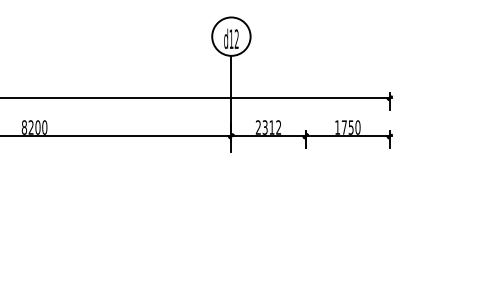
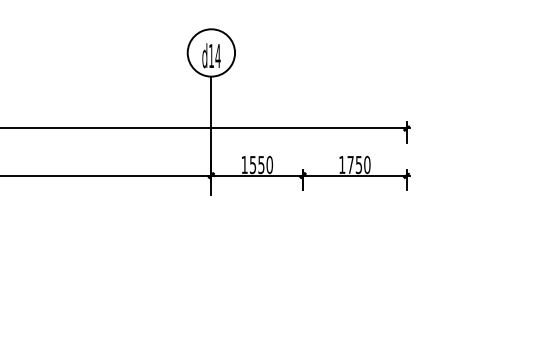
text: (236, 38) -> (217, 55), d12 -> d14
text: (268, 127) -> (257, 164), 2312 -> 1550

